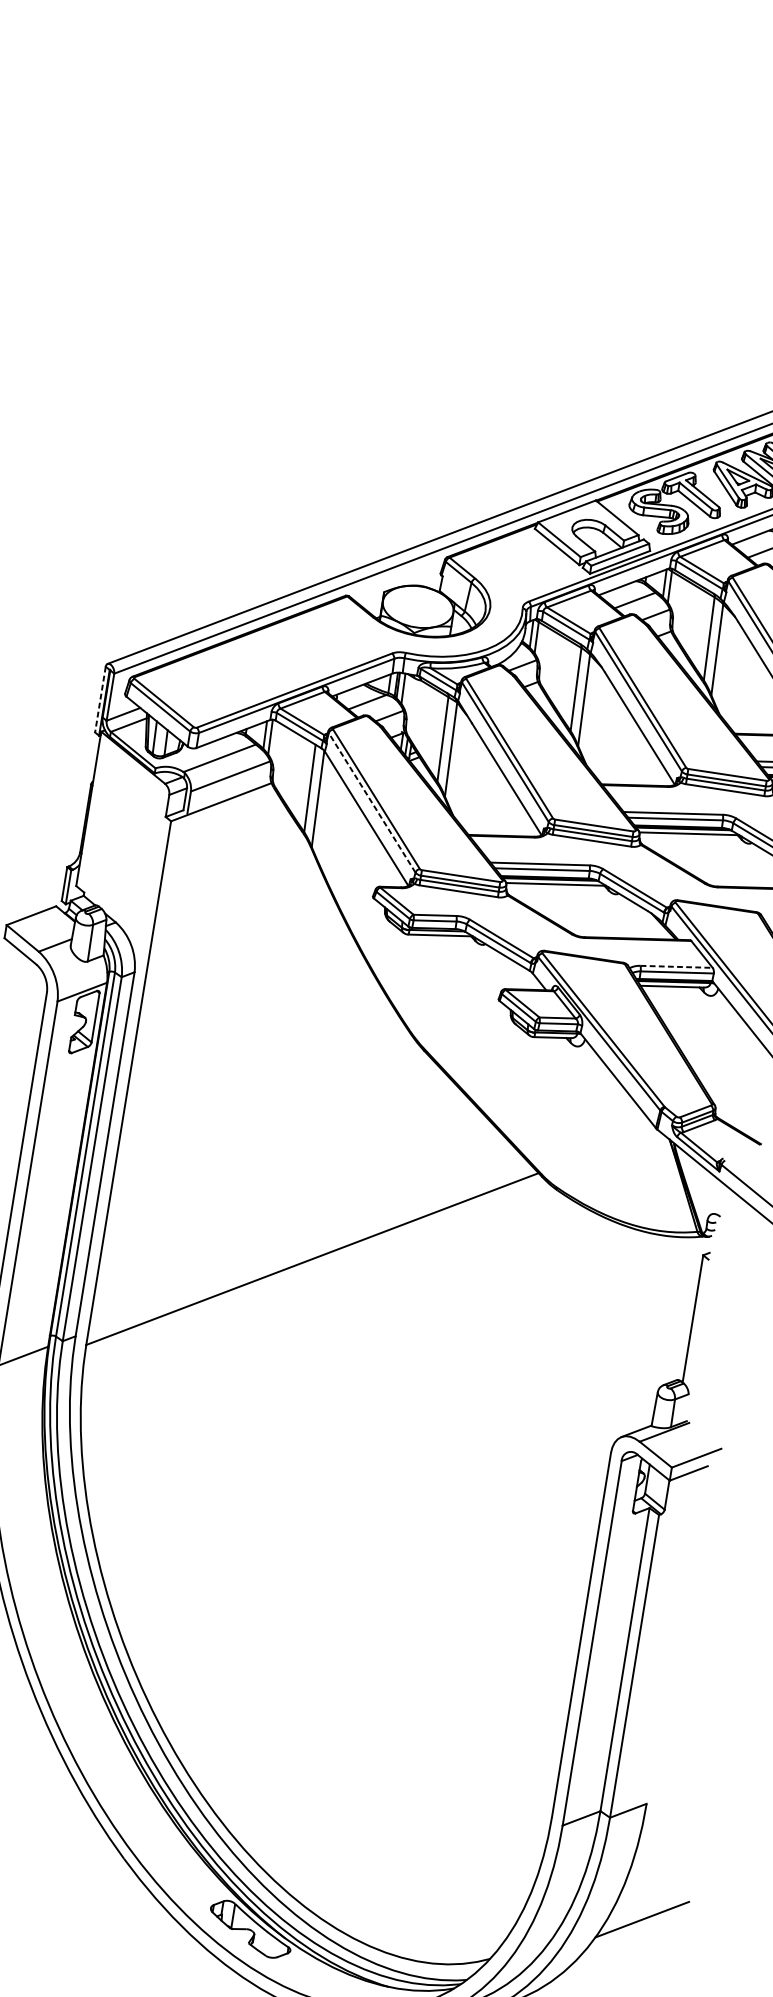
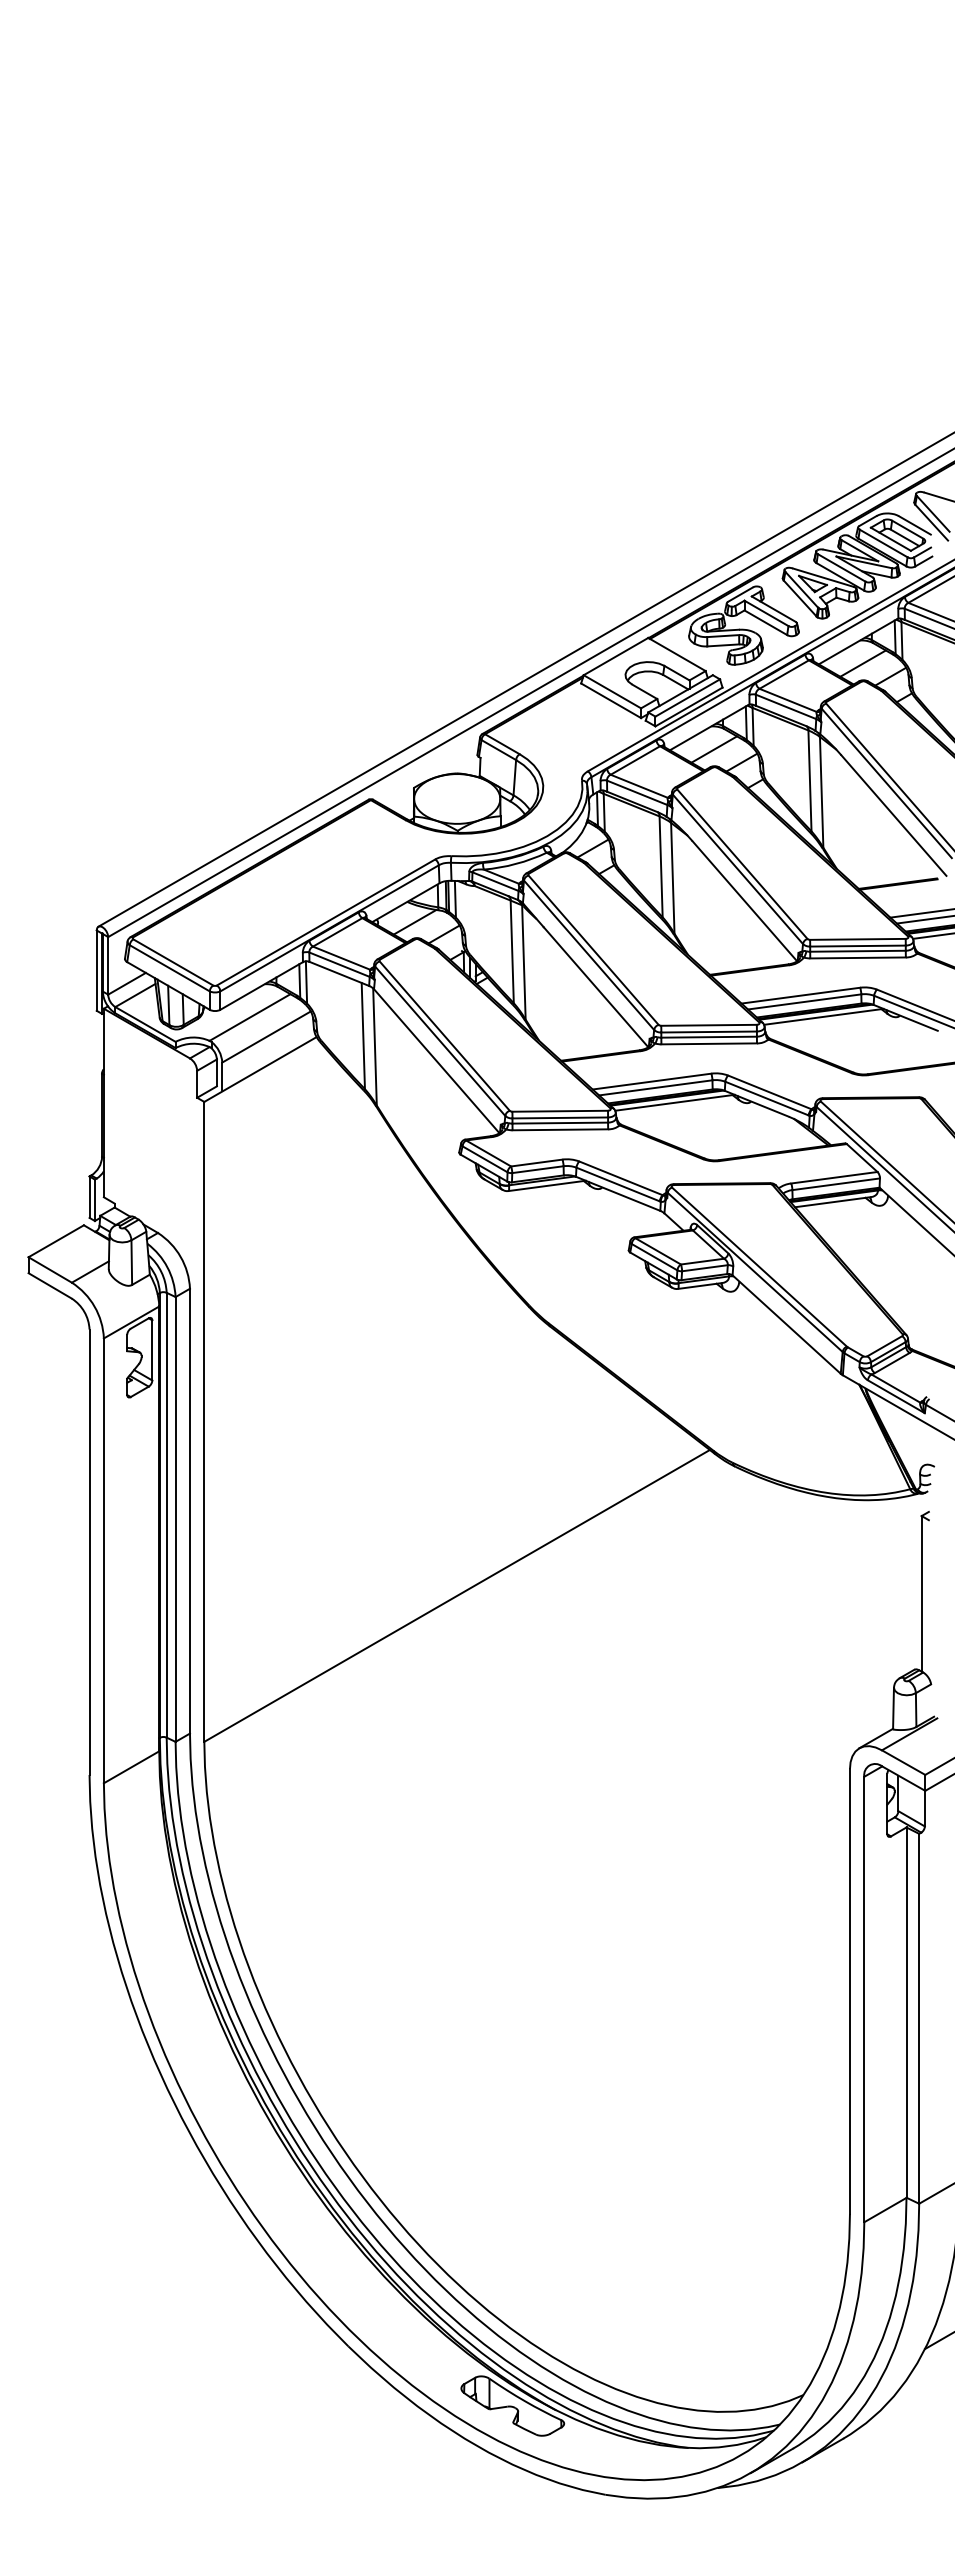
line: (100, 700) -> (96, 971), dashed -> solid
line: (371, 802) -> (439, 1040), dashed -> solid
line: (676, 966) -> (834, 1177), dashed -> solid

